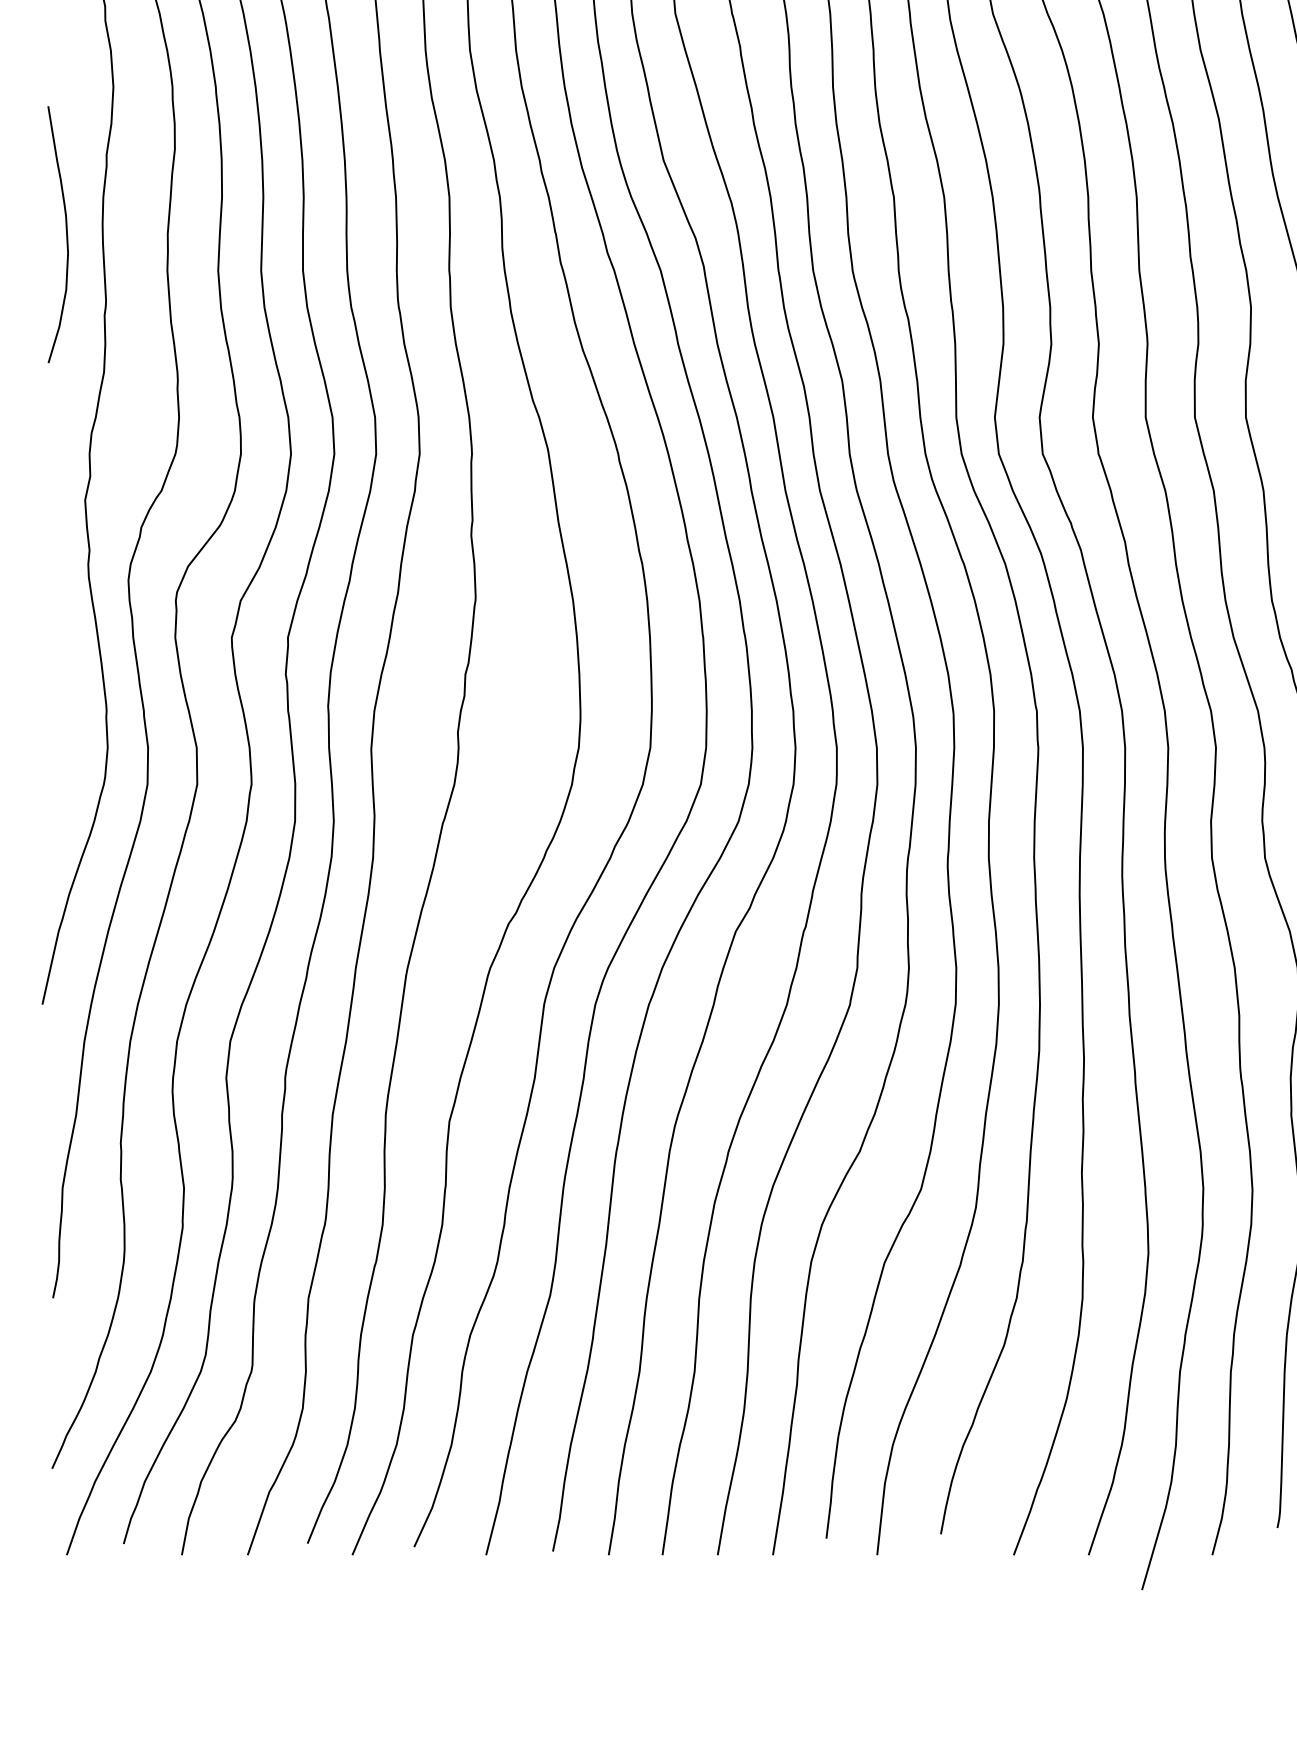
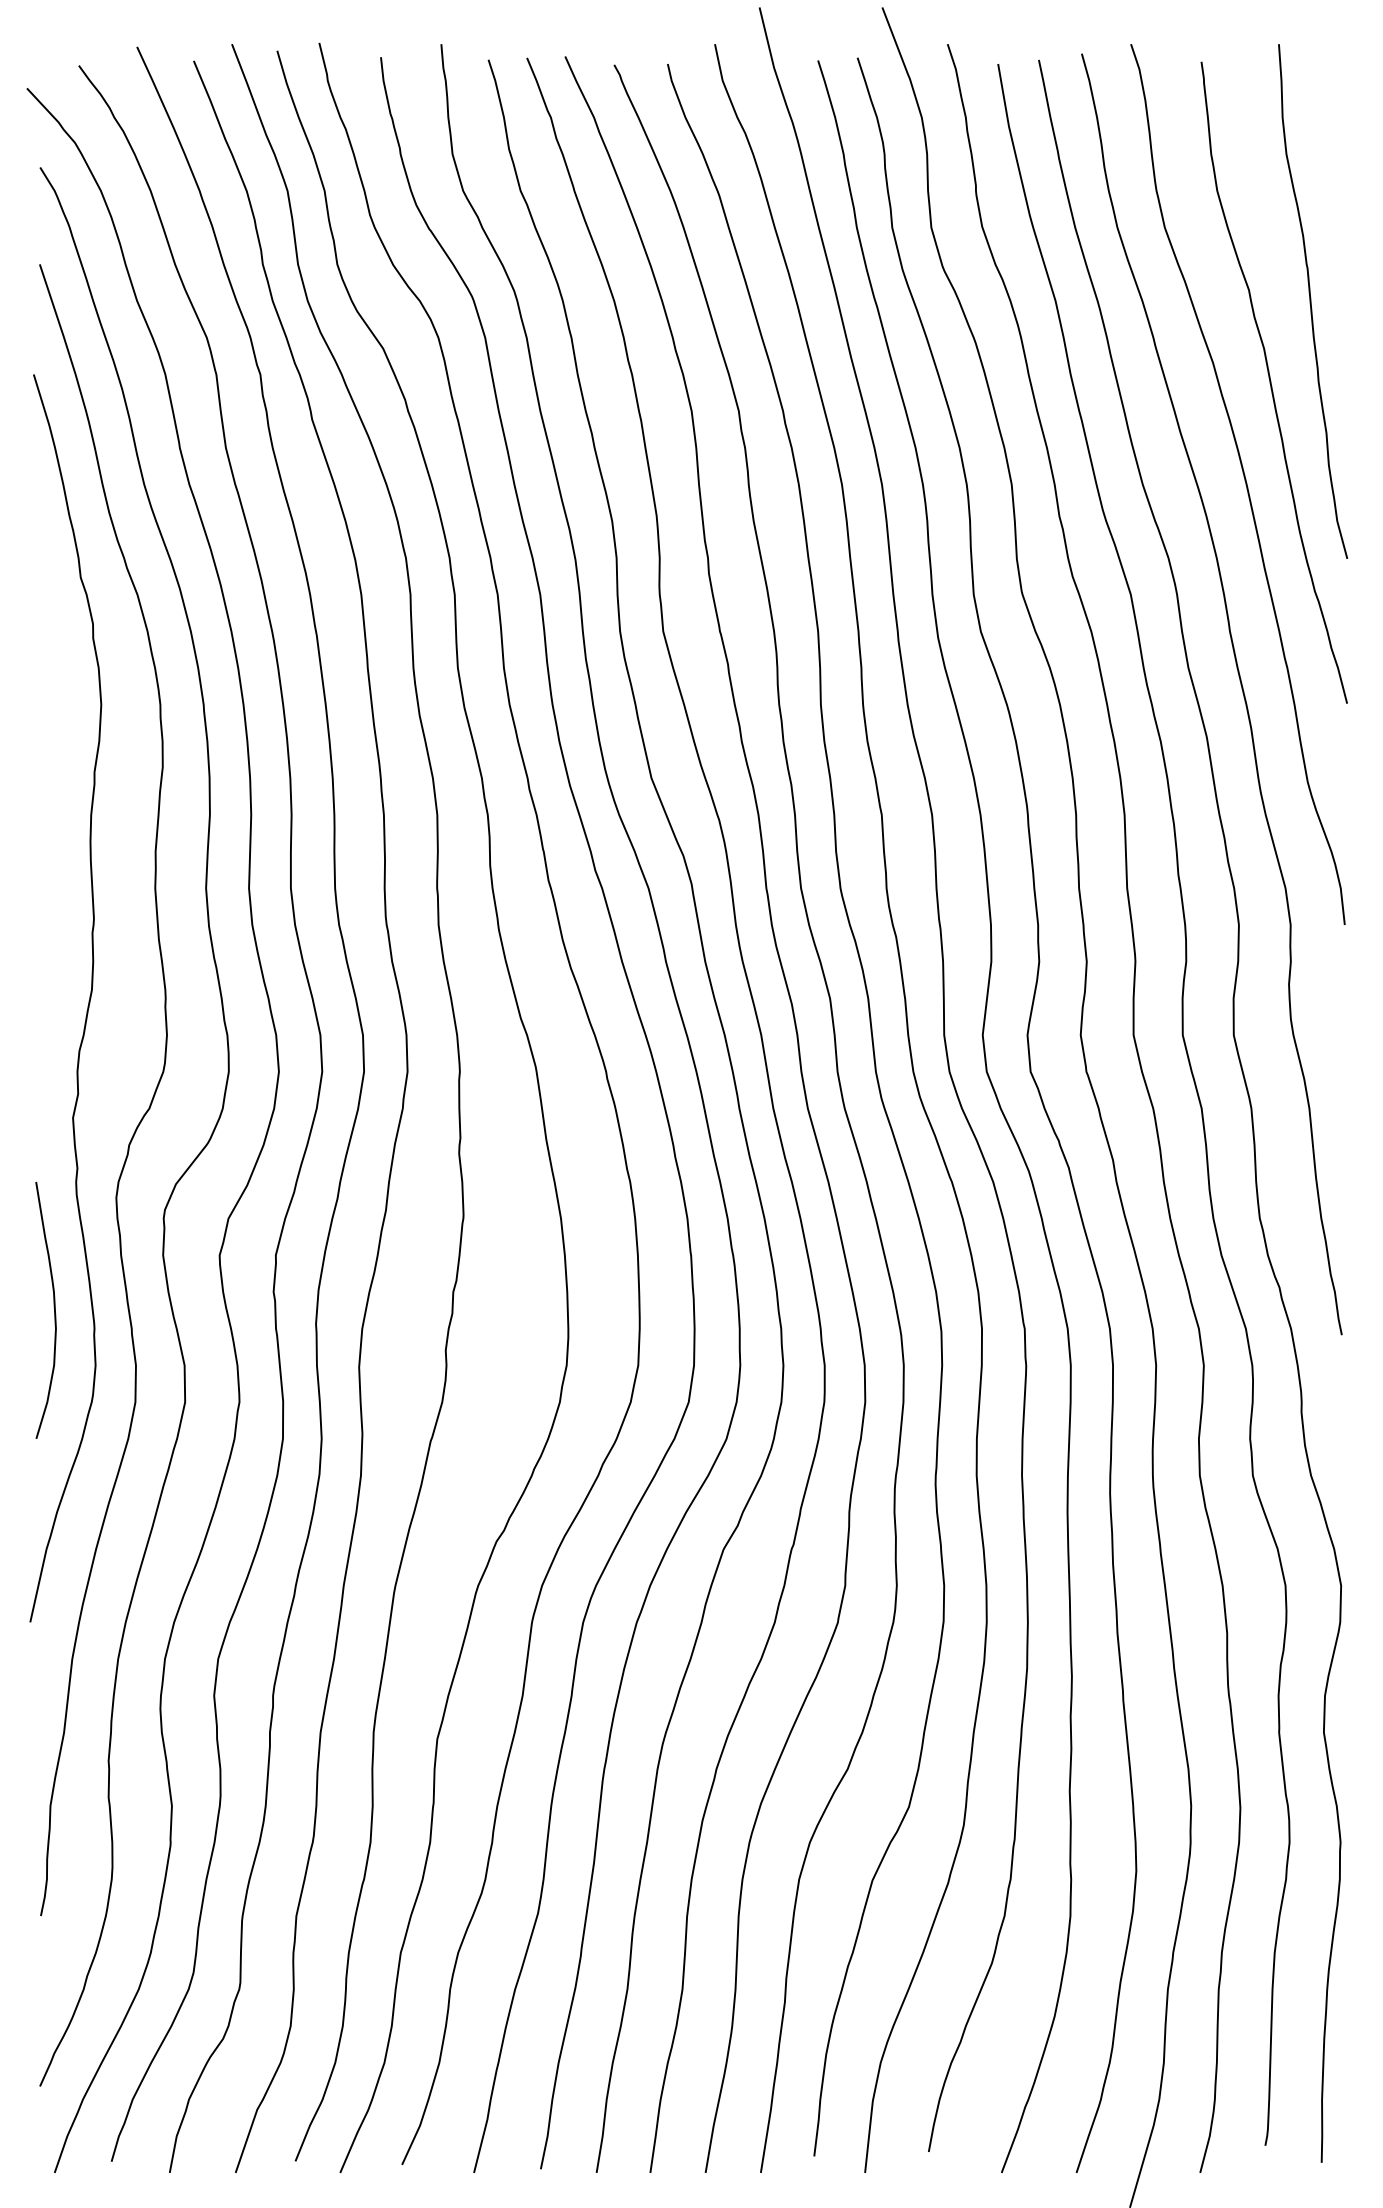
curve: (65, 231) -> (53, 1307), moved

